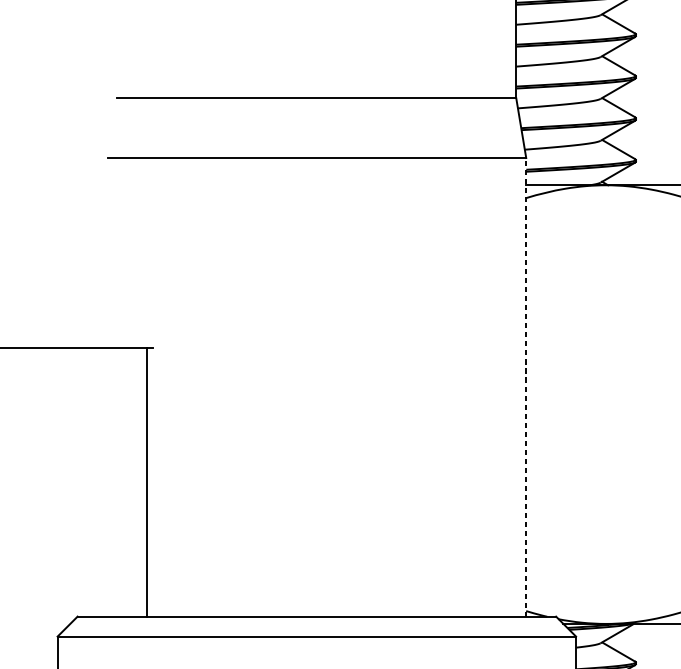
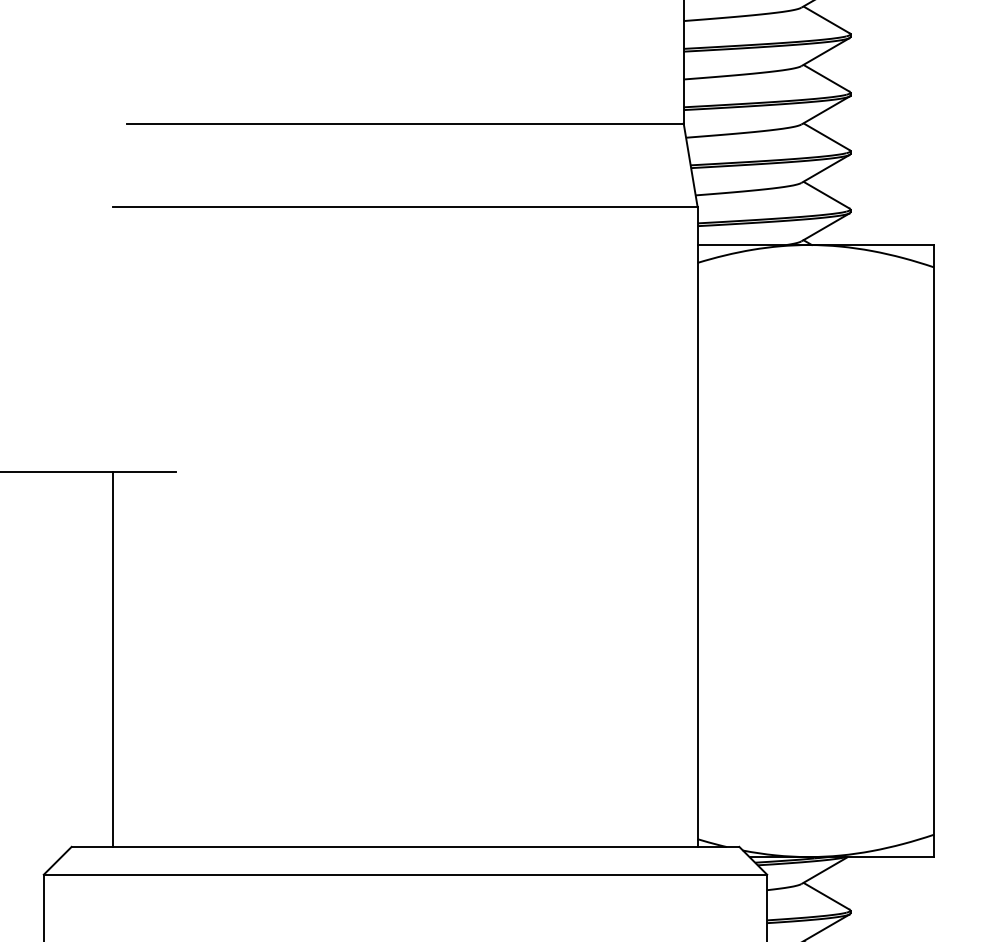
line: (526, 387) -> (697, 526), dashed -> solid
line: (147, 482) -> (113, 659), moved

